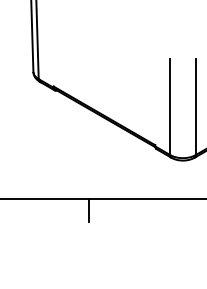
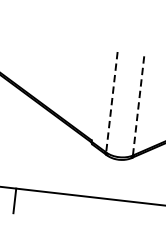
line: (195, 106) -> (138, 104), solid -> dashed
line: (170, 107) -> (112, 102), solid -> dashed

